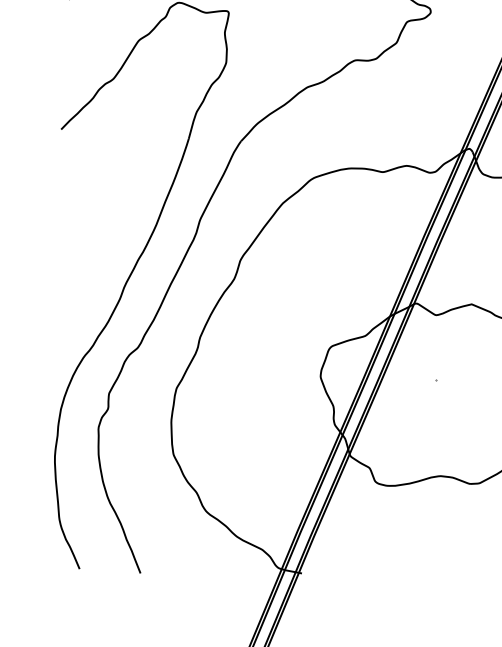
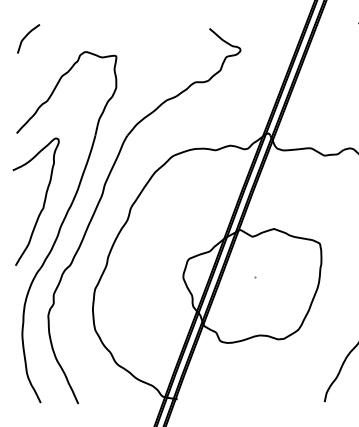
curve: (99, 242) -> (43, 201), added

